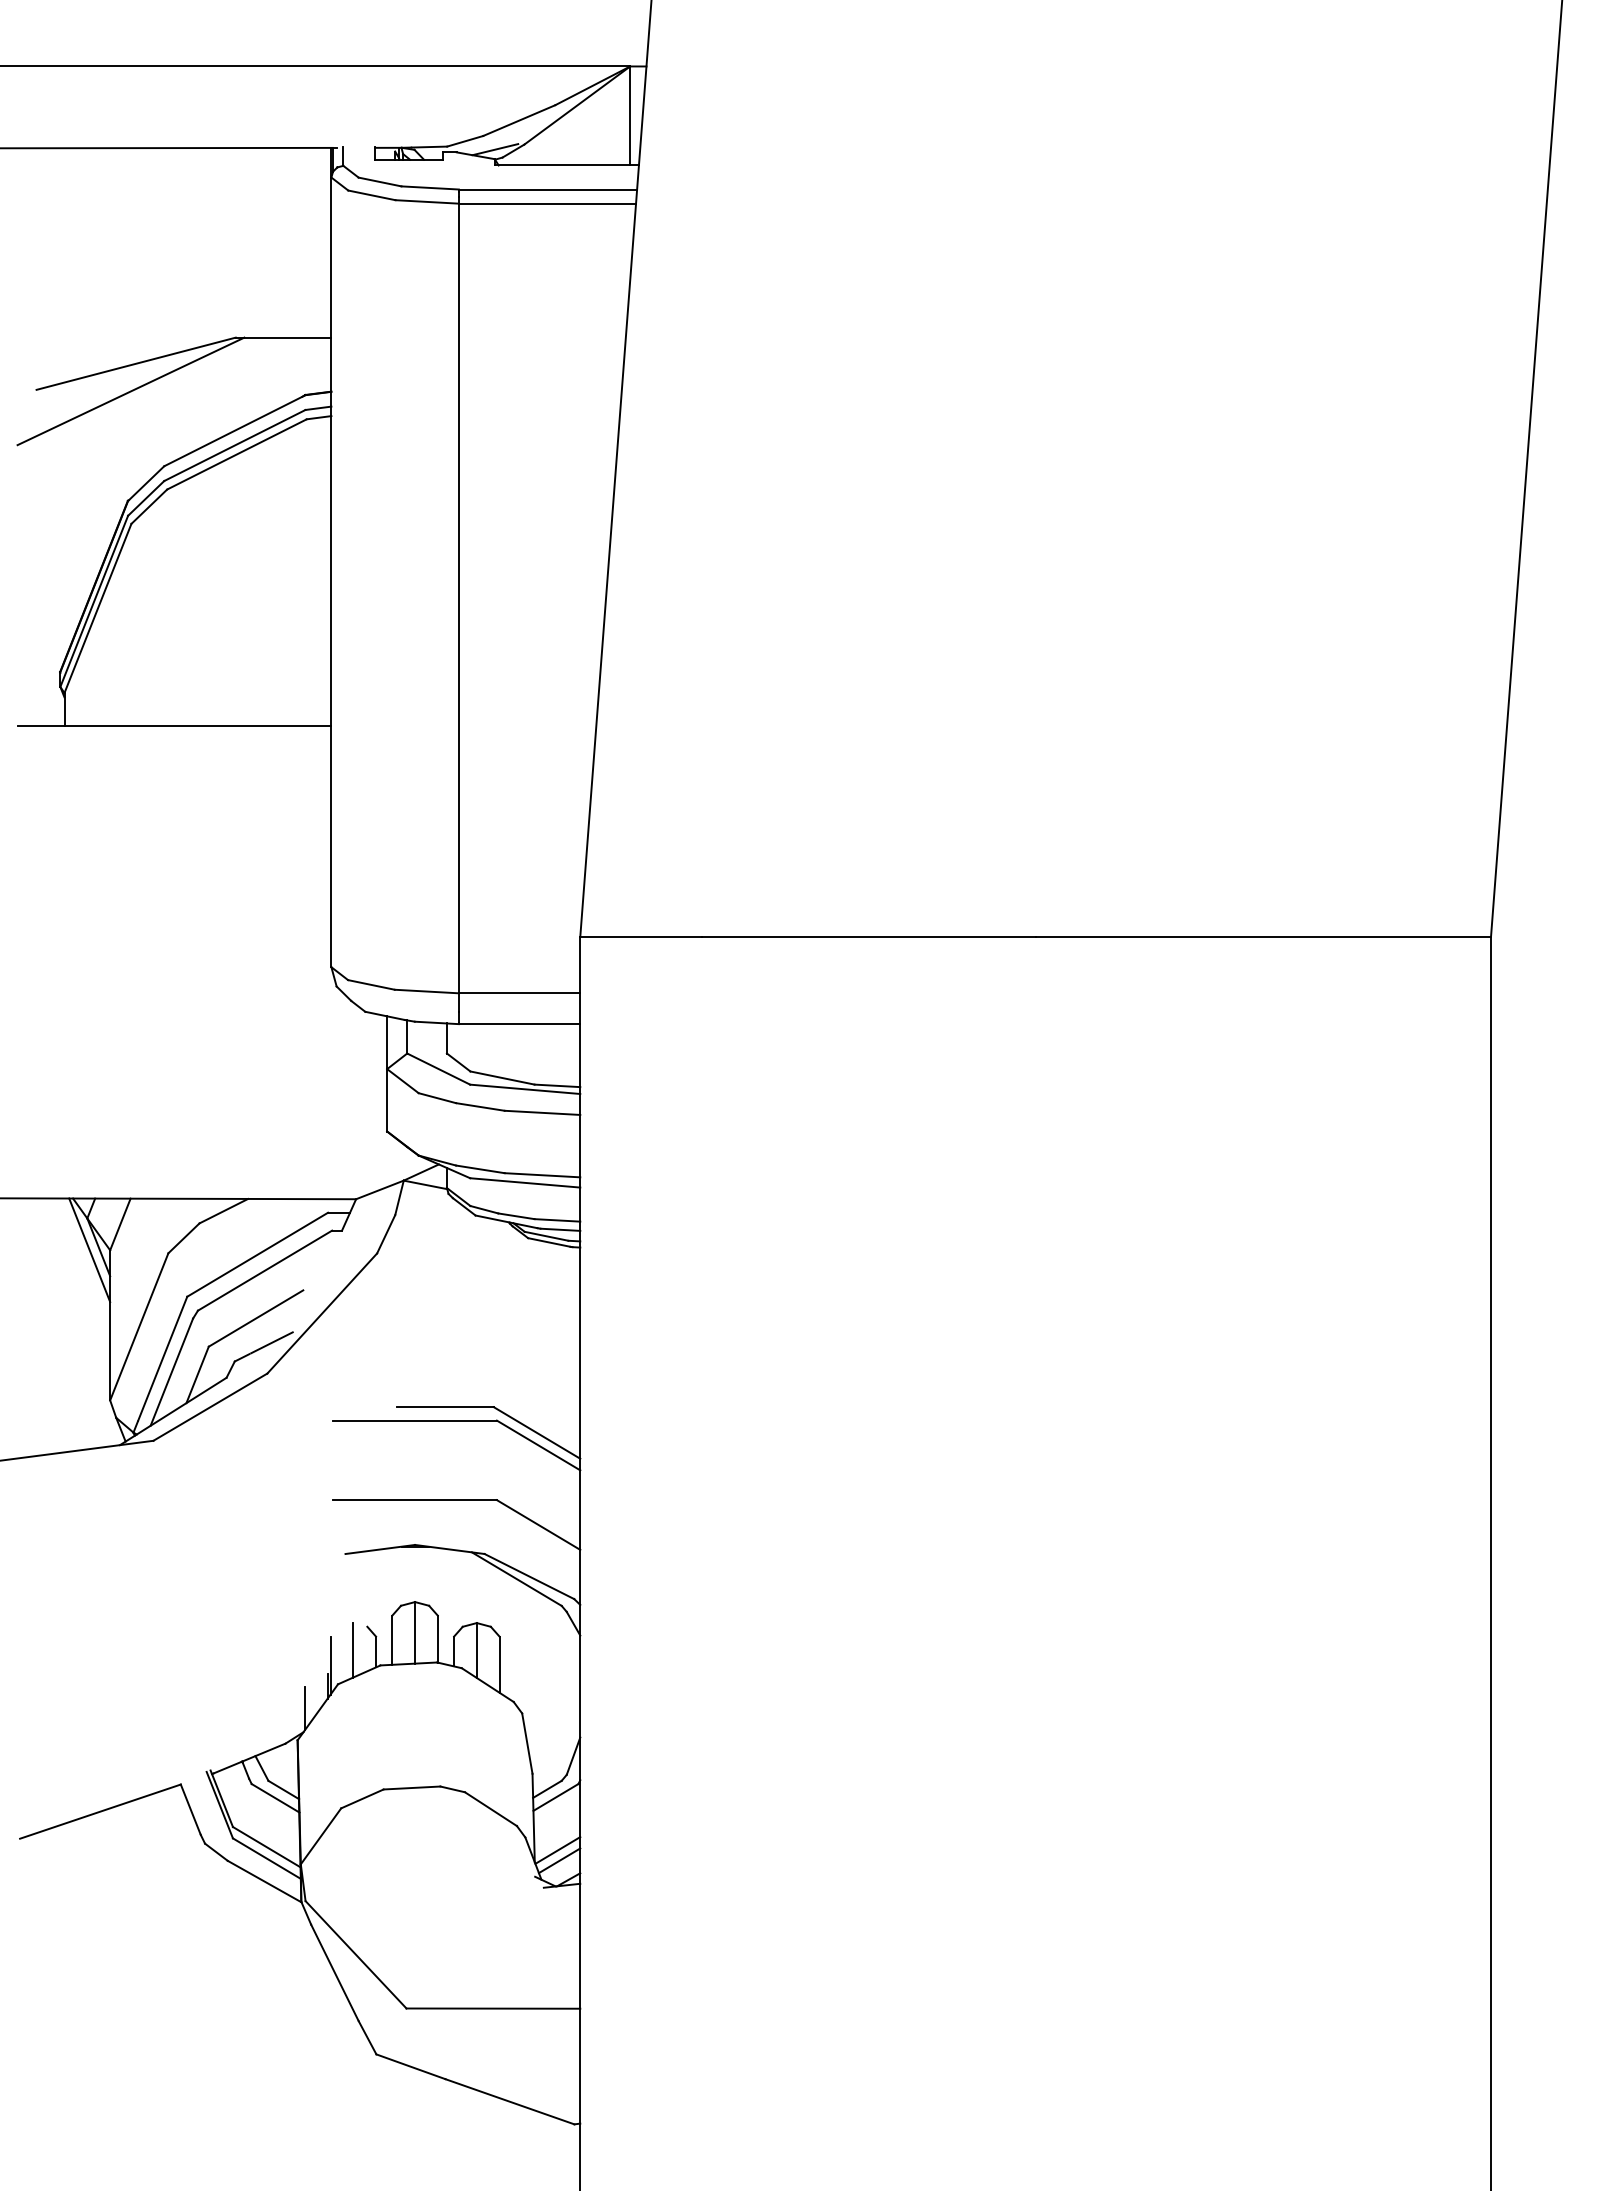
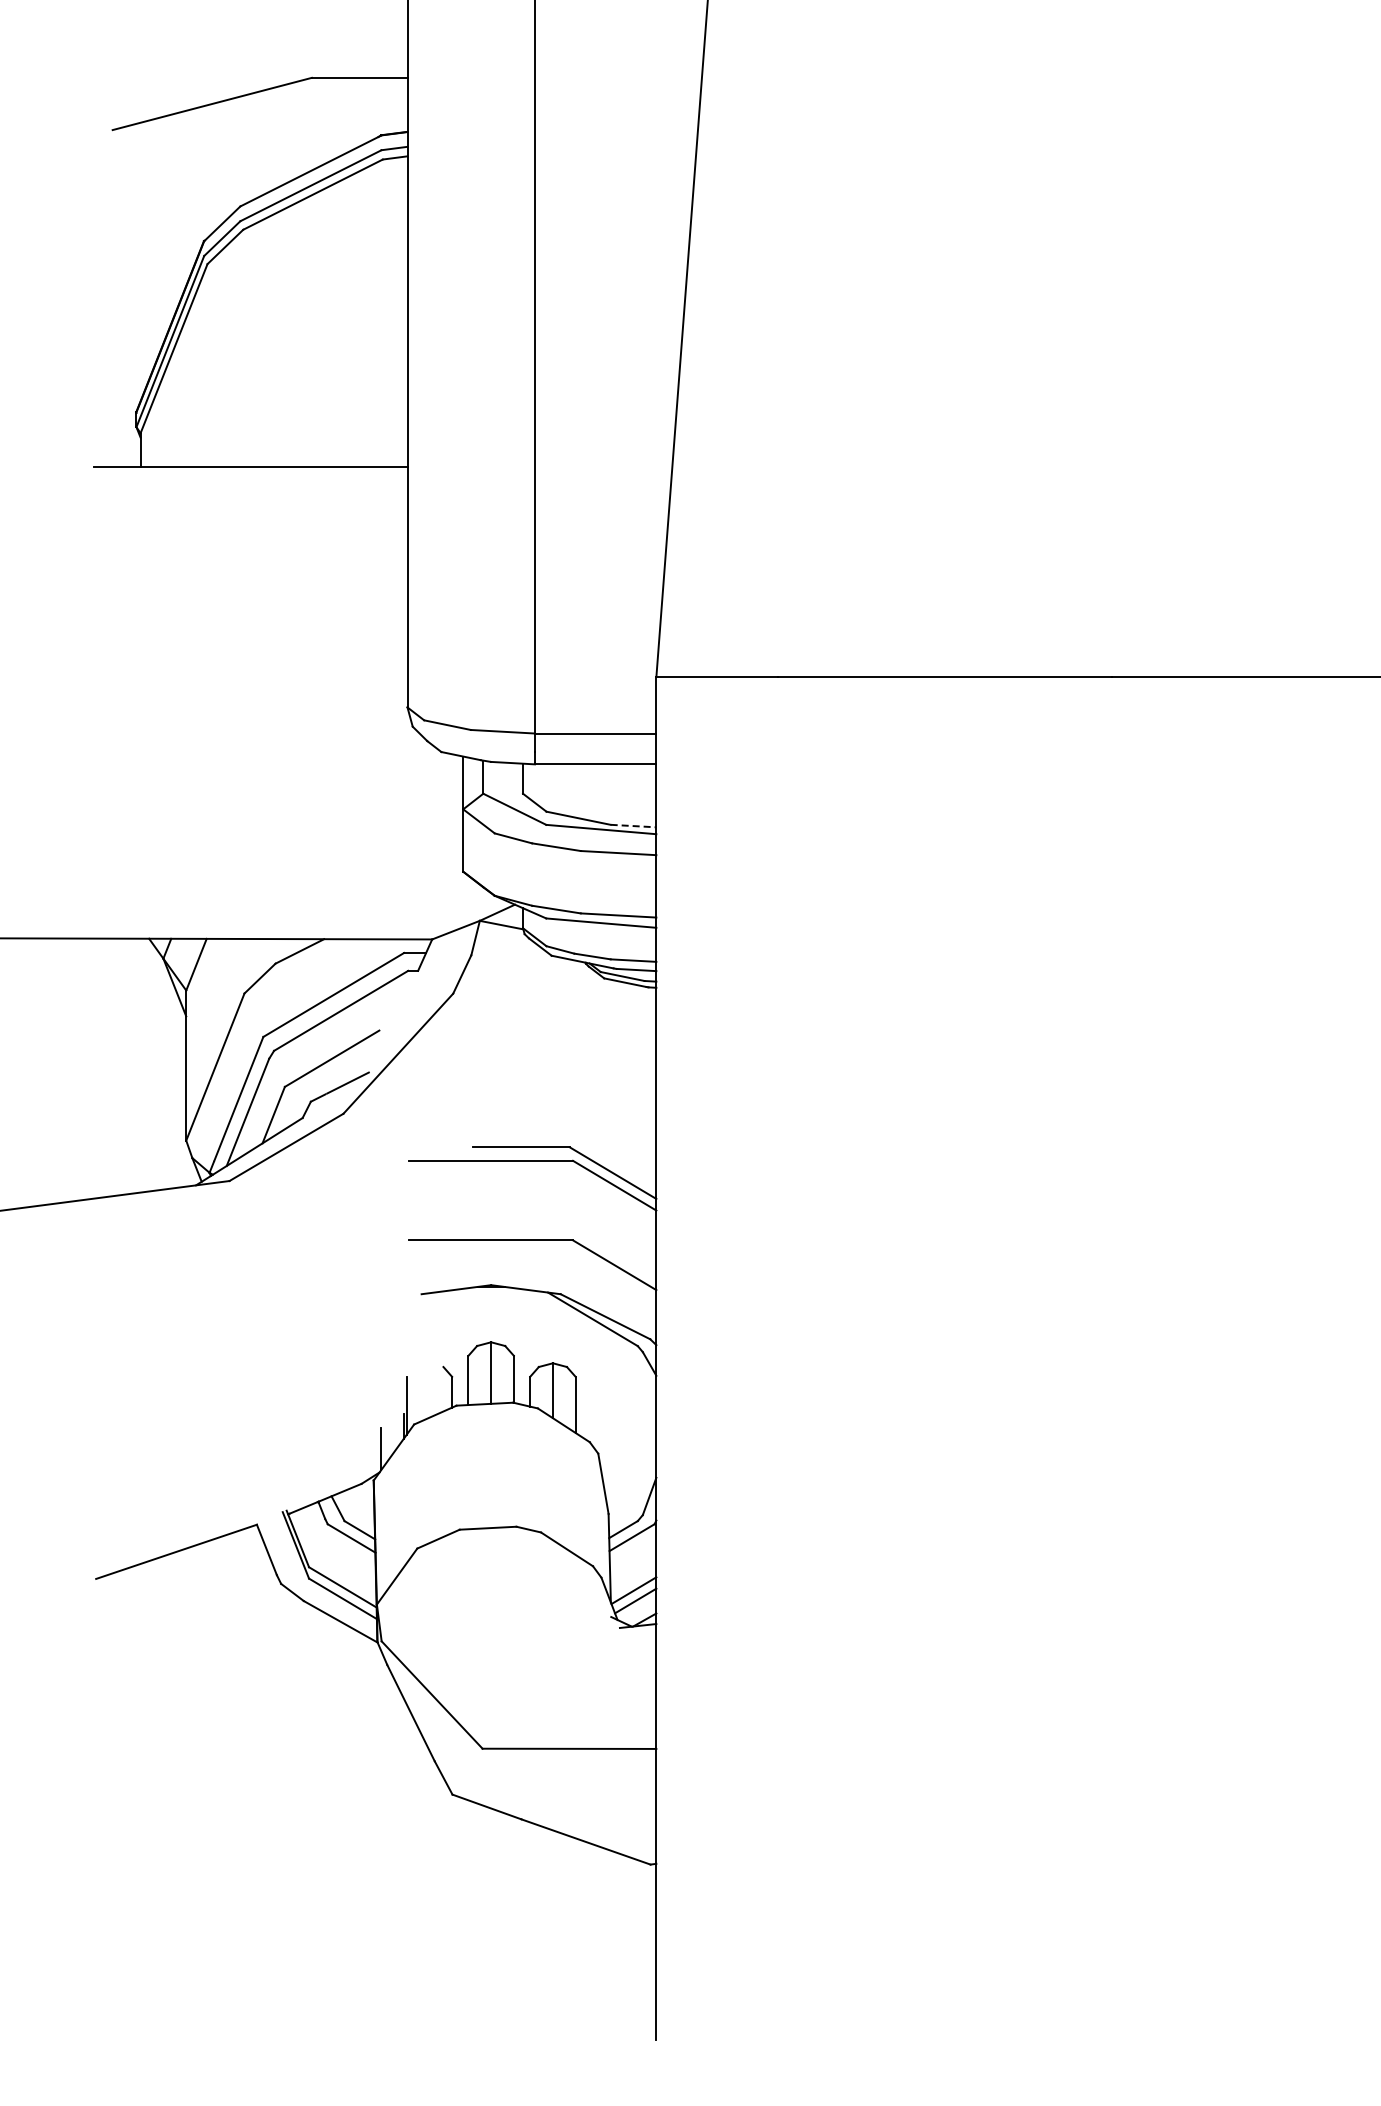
line: (130, 391) -> (206, 131), removed
line: (557, 1085) -> (633, 825), solid -> dashed
line: (89, 1250) -> (165, 990), removed
line: (353, 1650) -> (429, 1390), removed

